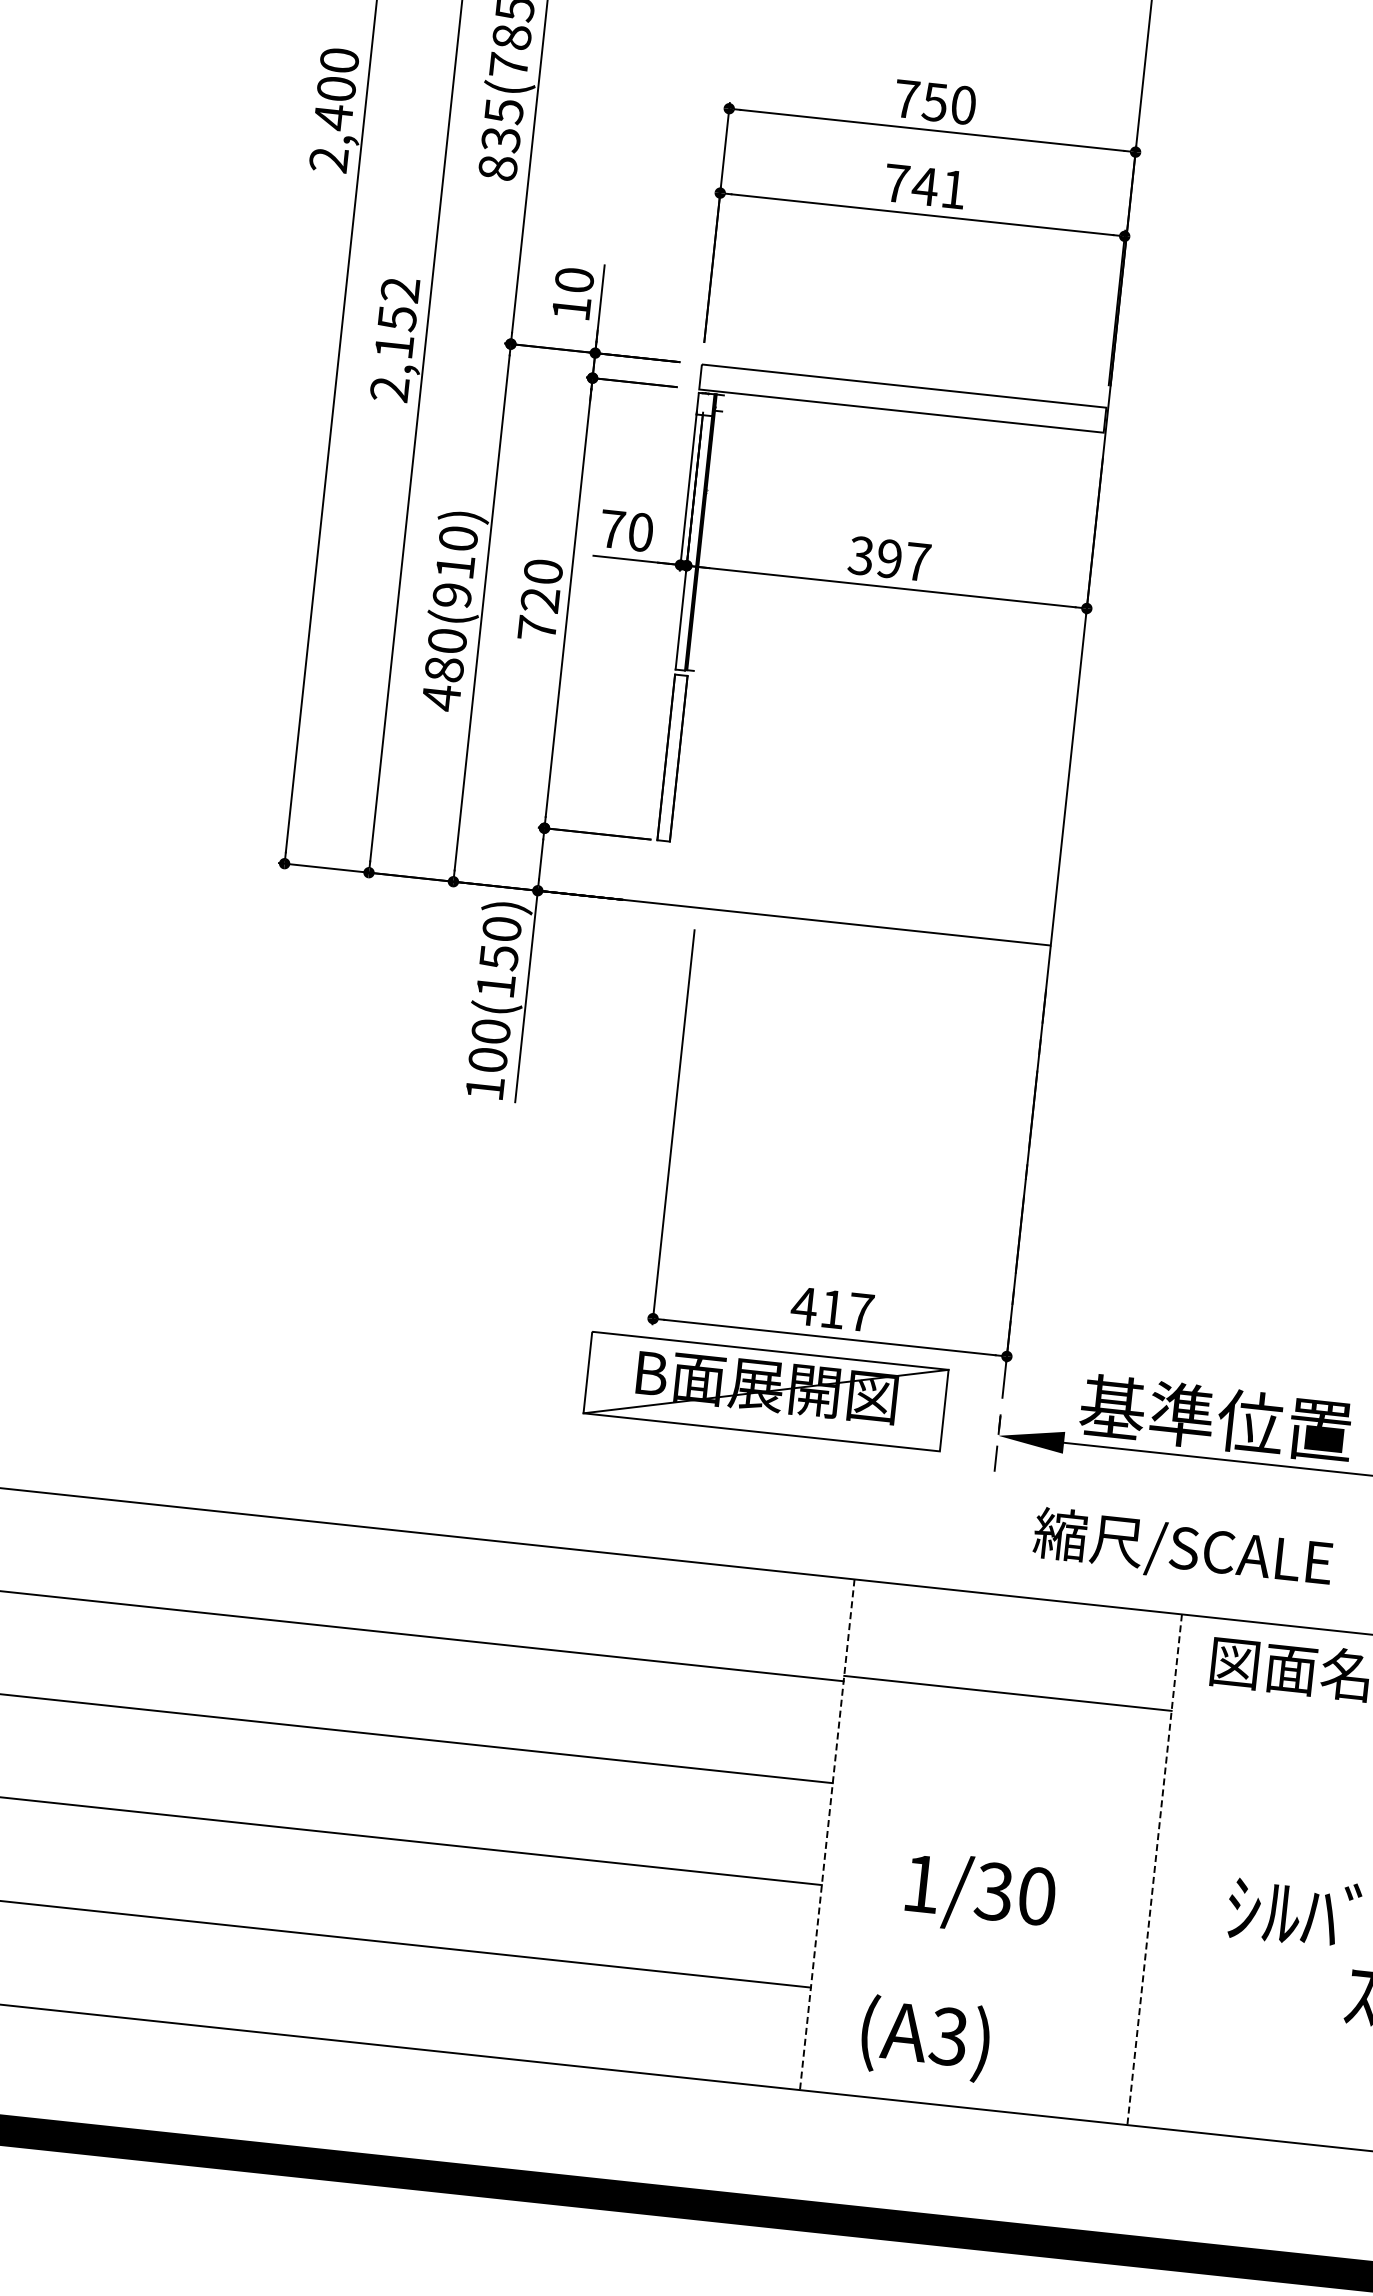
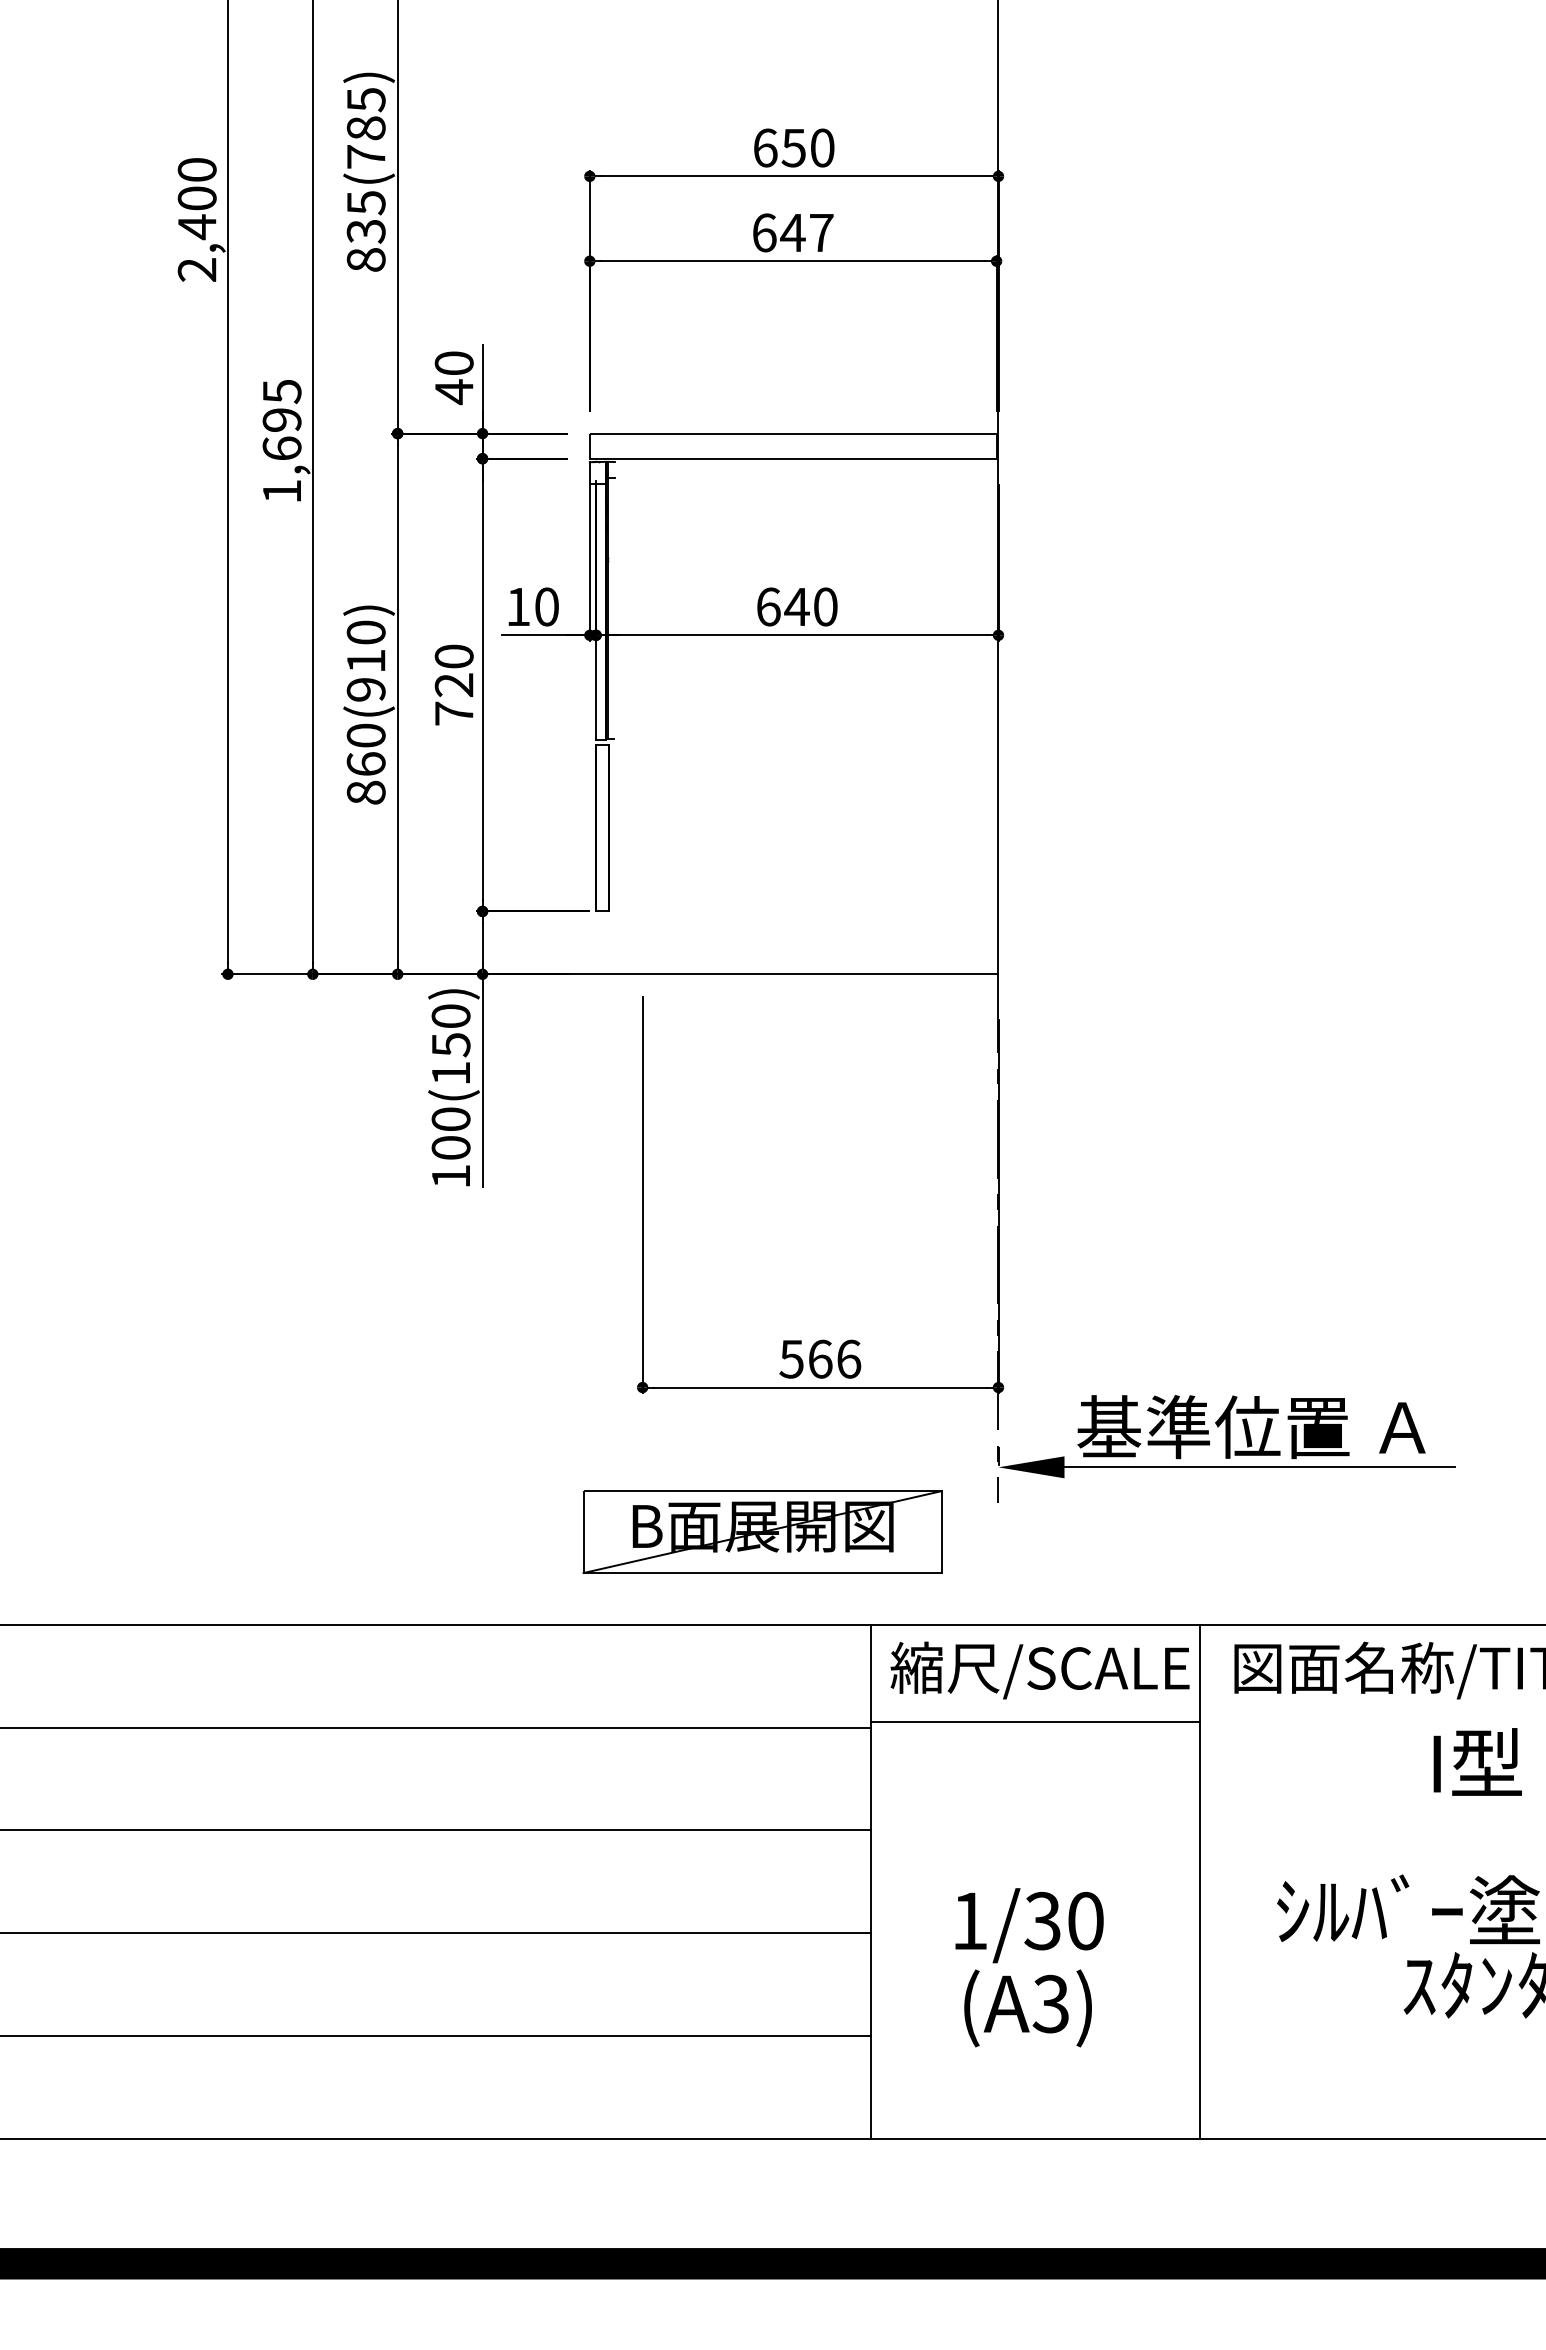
text: (906, 98) -> (765, 147), 750 -> 650
text: (925, 186) -> (793, 232), 741 -> 647
text: (571, 309) -> (454, 392), 10 -> 40
text: (394, 339) -> (281, 441), 2,152 -> 1,695
text: (612, 528) -> (518, 606), 70 -> 10
text: (889, 558) -> (796, 606), 397 -> 640
text: (442, 683) -> (365, 778), 480(910) -> 860(910)
text: (832, 1308) -> (819, 1358), 417 -> 566
part: (765, 1390) -> (762, 1531), moved
text: (1182, 1550) -> (1039, 1670), moved
line: (827, 1835) -> (870, 1882), dashed -> solid
line: (1154, 1869) -> (1199, 1882), dashed -> solid
text: (924, 2038) -> (1027, 2008), moved

